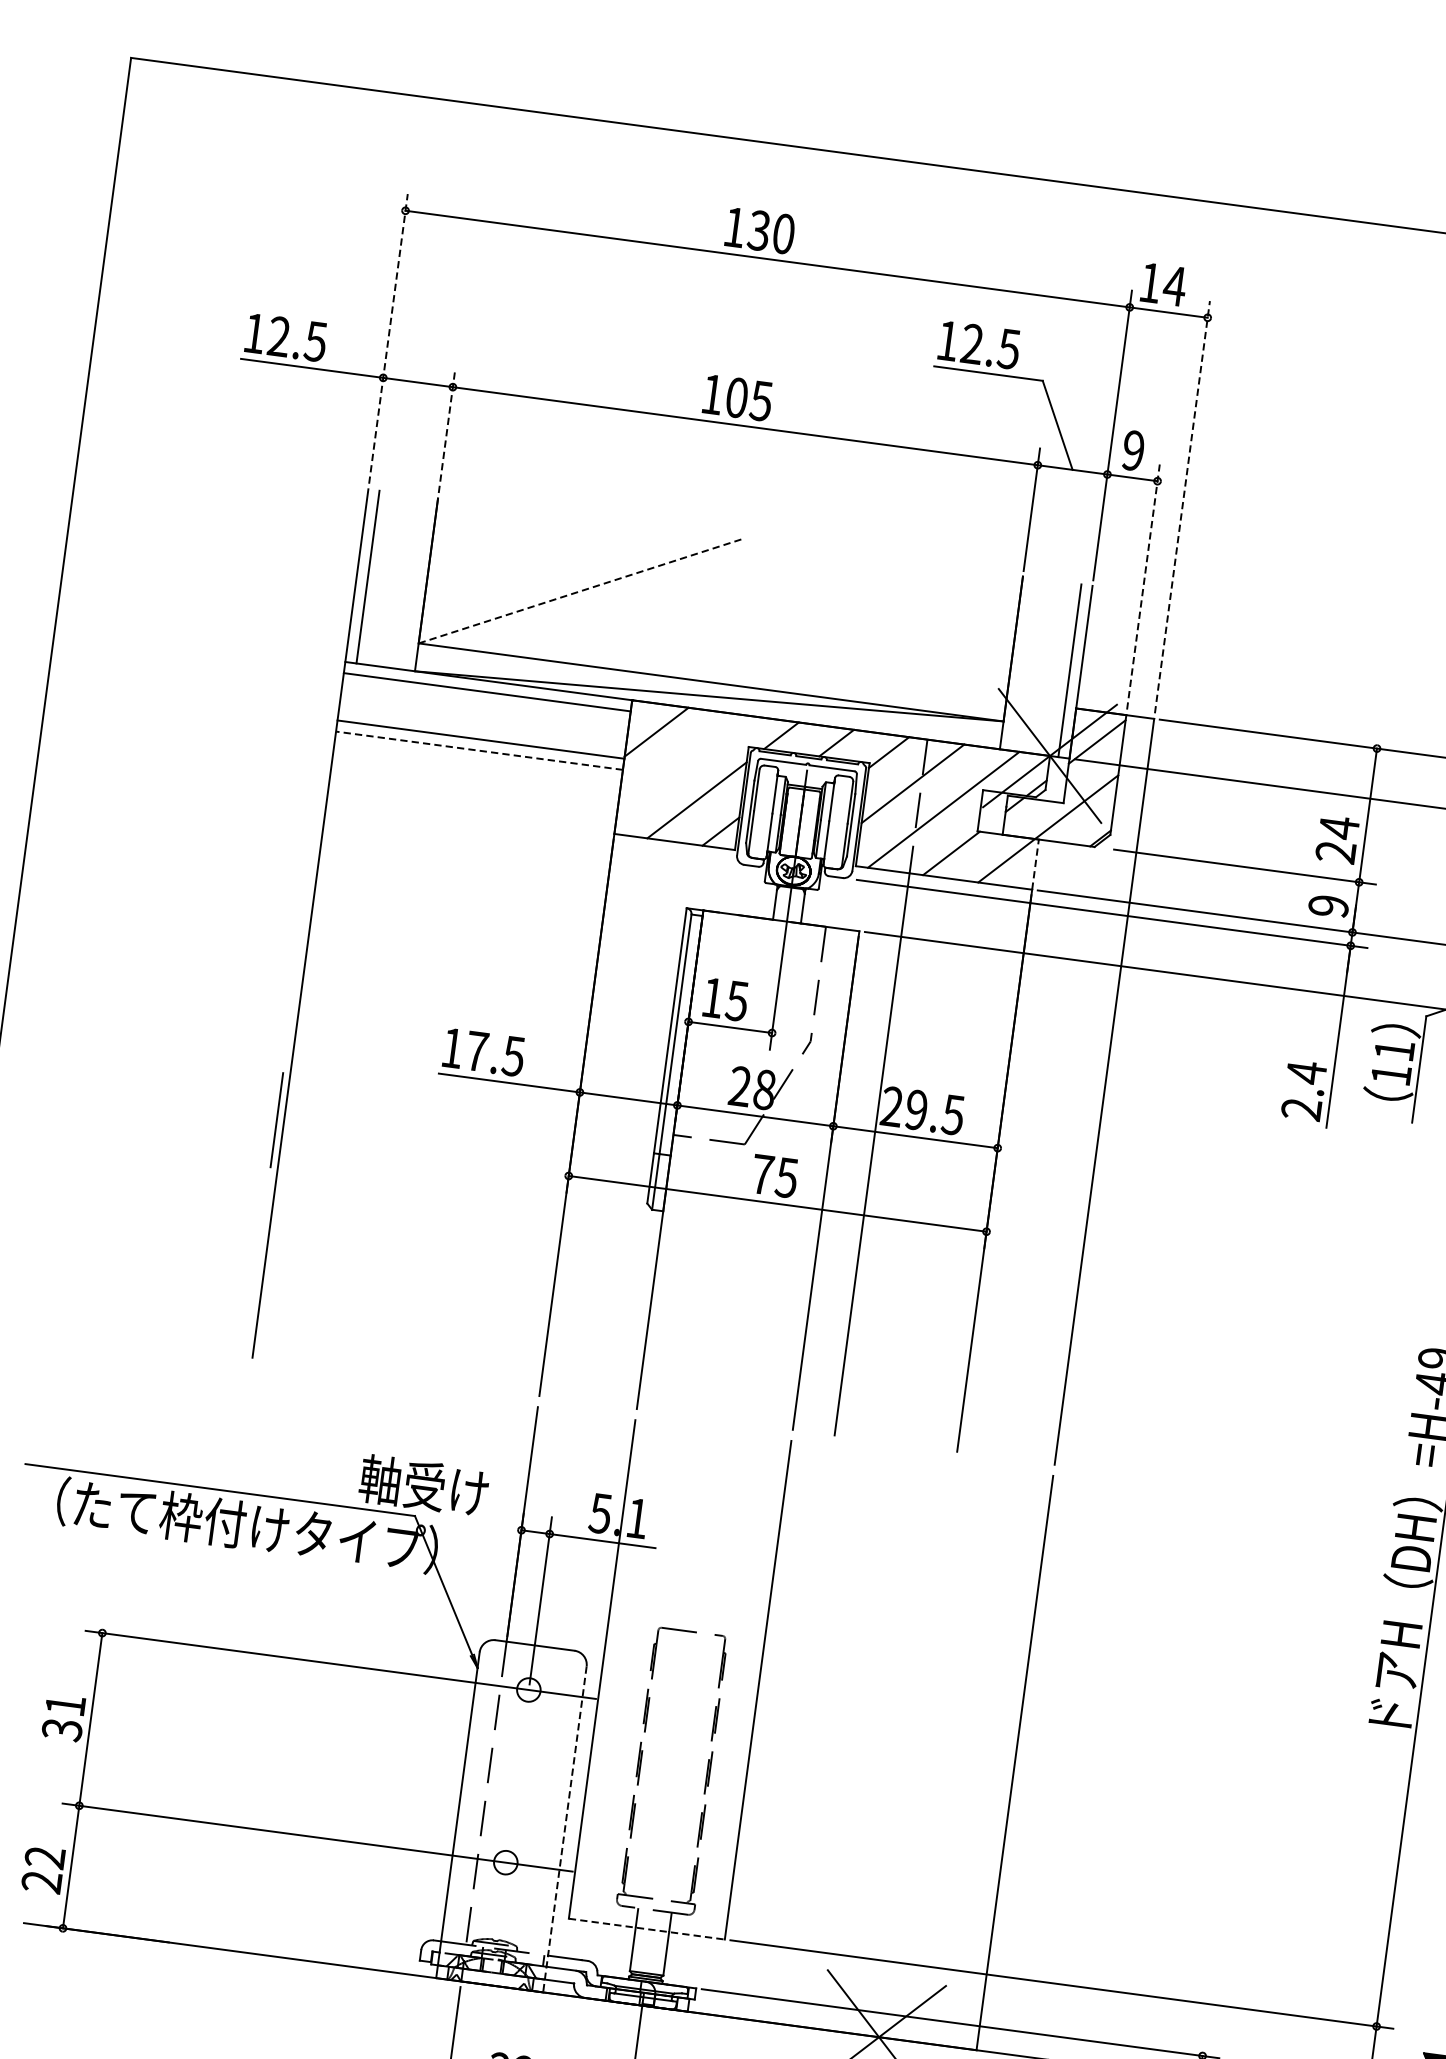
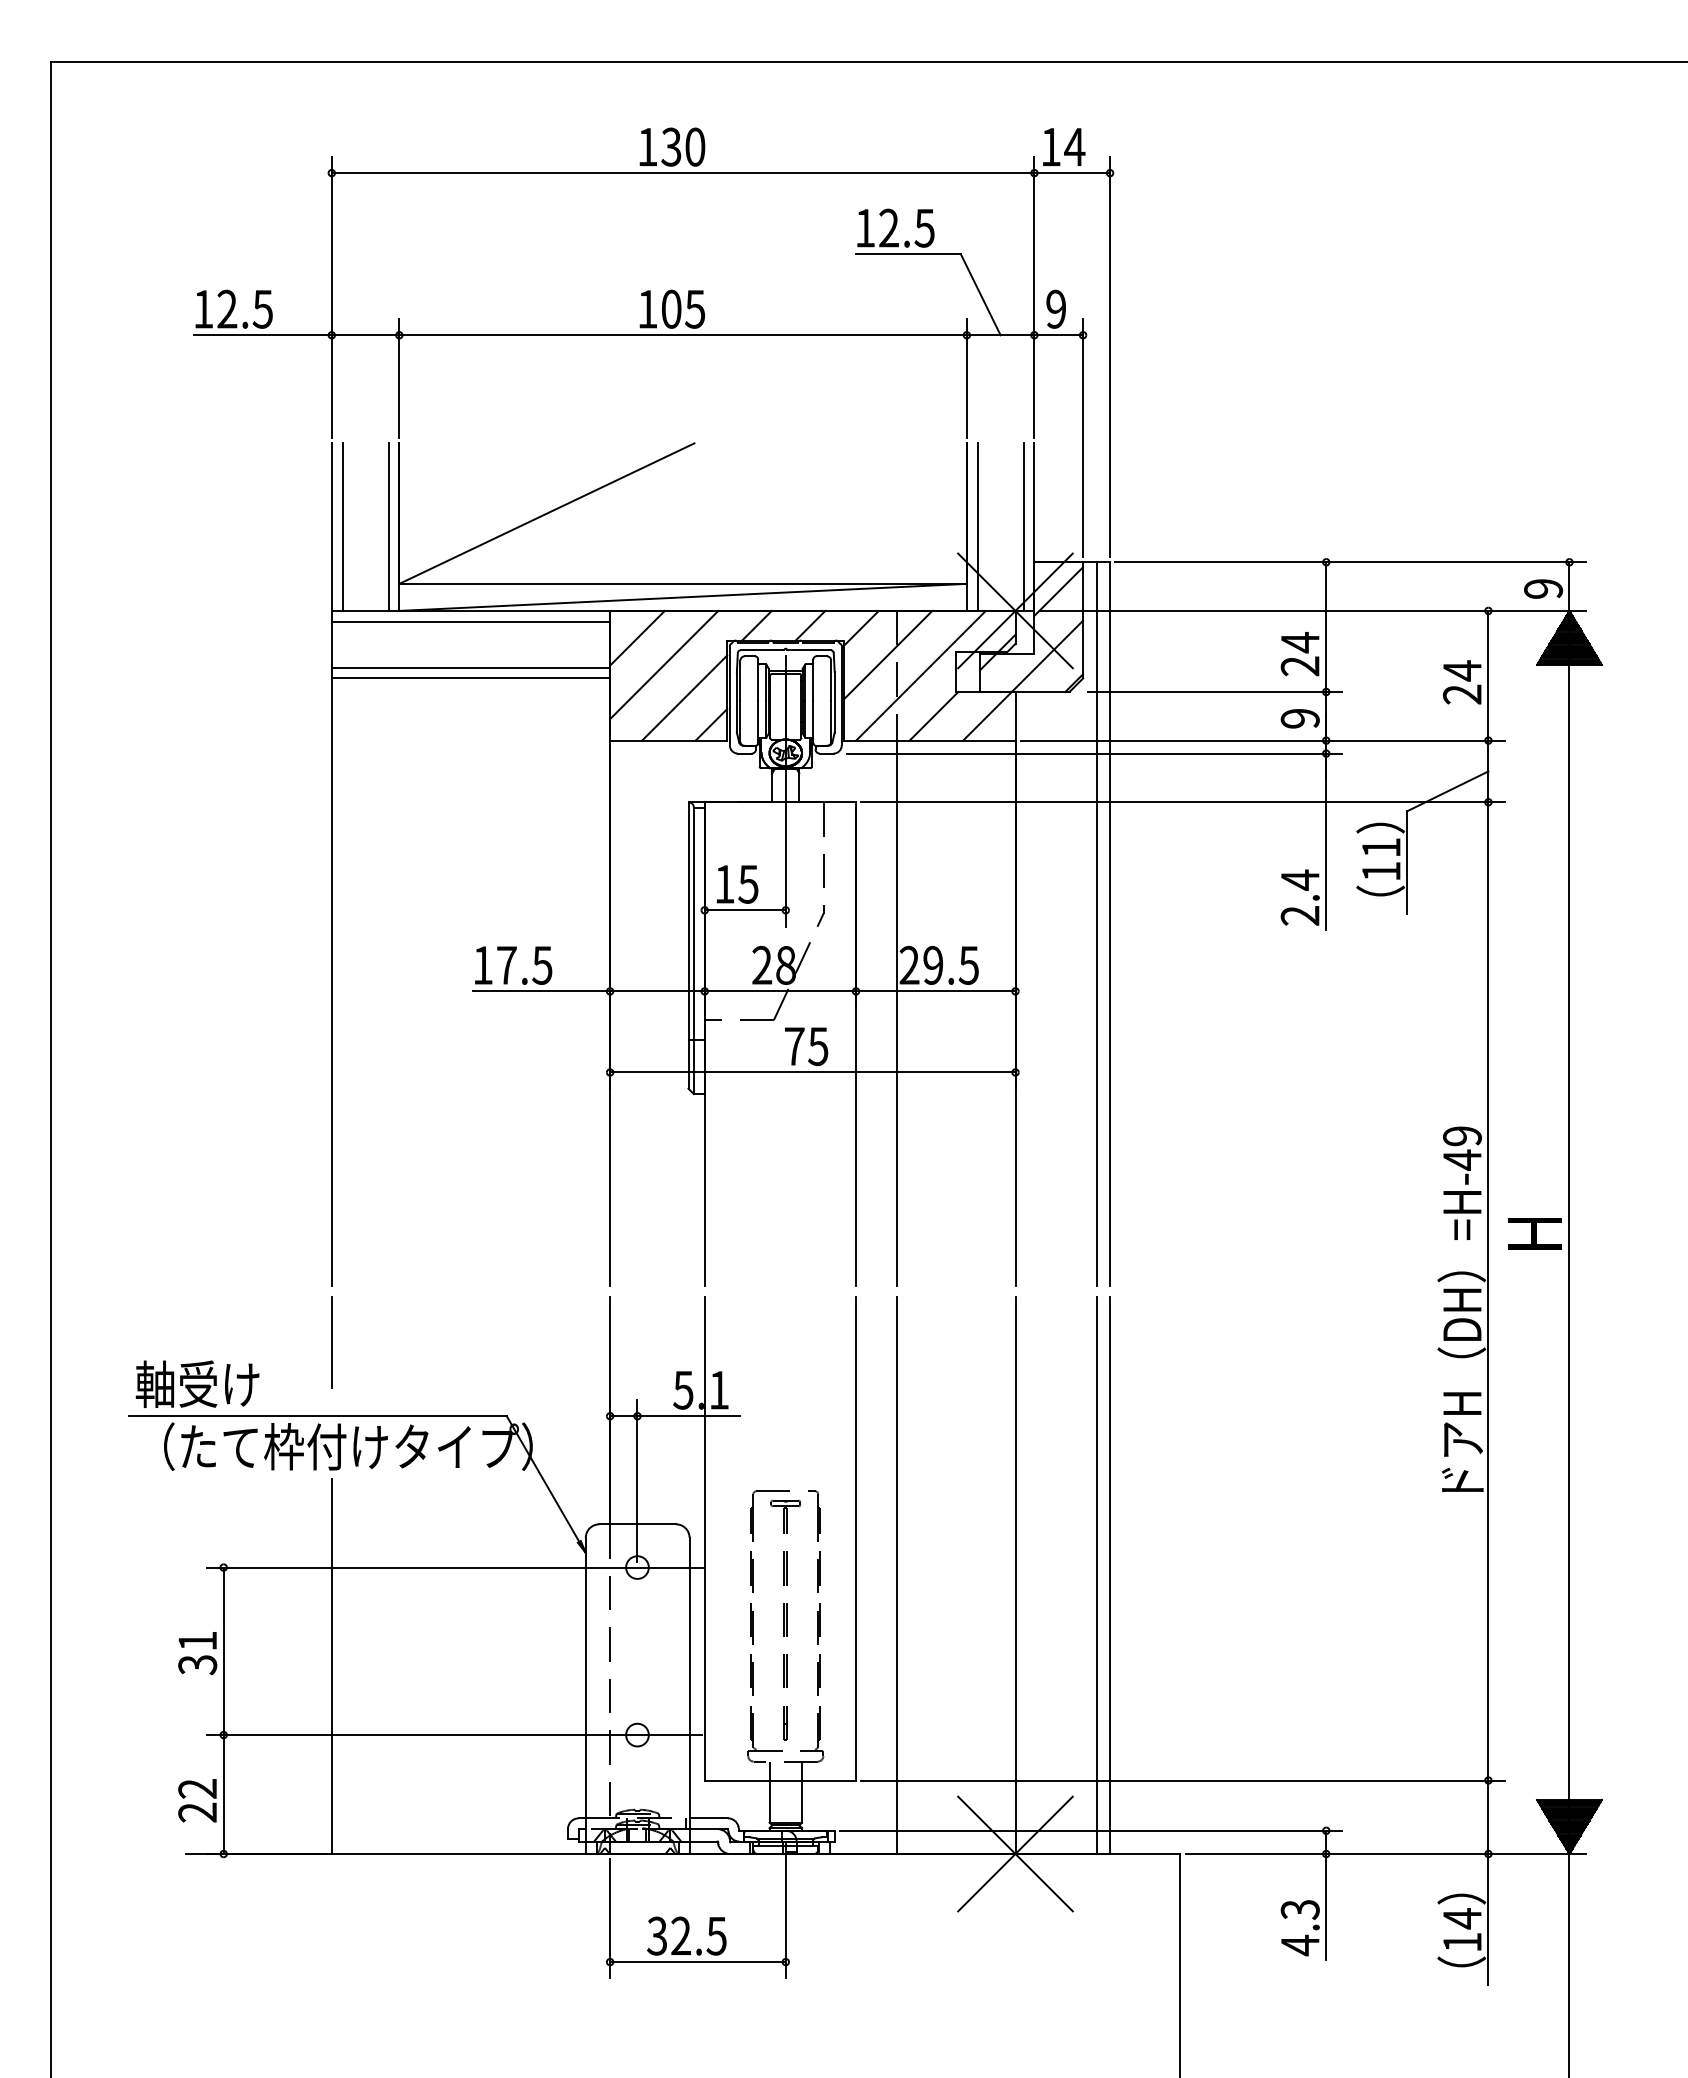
line: (388, 338) -> (331, 297), dashed -> solid
line: (447, 431) -> (399, 378), dashed -> solid
line: (1182, 506) -> (1110, 356), dashed -> solid
line: (415, 582) -> (388, 526), added
line: (1143, 586) -> (1083, 437), dashed -> solid
line: (581, 591) -> (547, 513), dashed -> solid
line: (1022, 663) -> (977, 526), added
line: (479, 750) -> (470, 678), dashed -> solid
line: (680, 762) -> (664, 664), added
line: (1035, 863) -> (1015, 715), dashed -> solid
line: (1090, 1089) -> (1096, 923), added
line: (276, 1120) -> (331, 1342), moved
text: (424, 1485) -> (197, 1383), moved
line: (794, 1733) -> (896, 1575), added
line: (199, 1749) -> (331, 1666), added
line: (917, 1750) -> (1015, 1575), added
line: (1000, 1761) -> (1096, 1575), added
part: (674, 1763) -> (785, 1619), added
line: (564, 1830) -> (689, 1696), dashed -> solid
line: (646, 1929) -> (780, 1780), dashed -> solid

